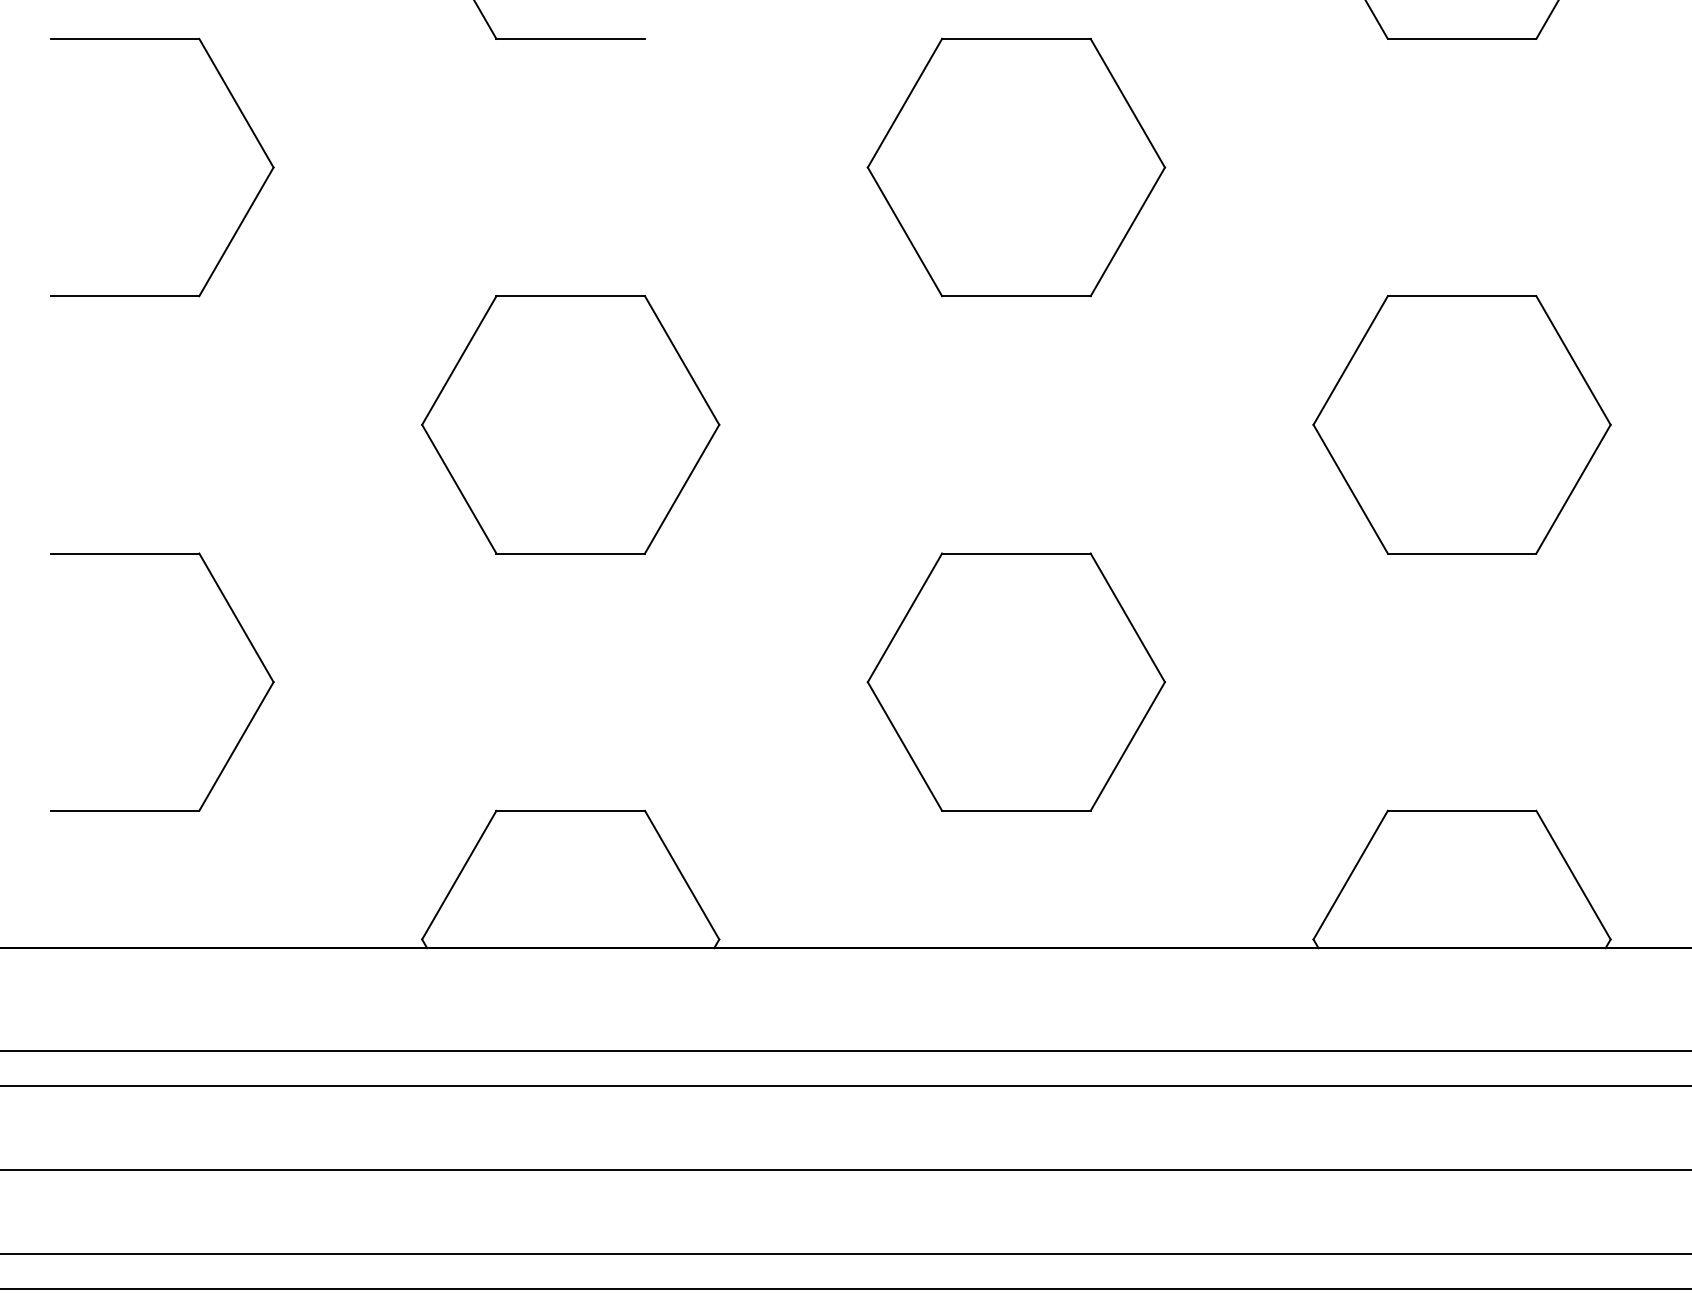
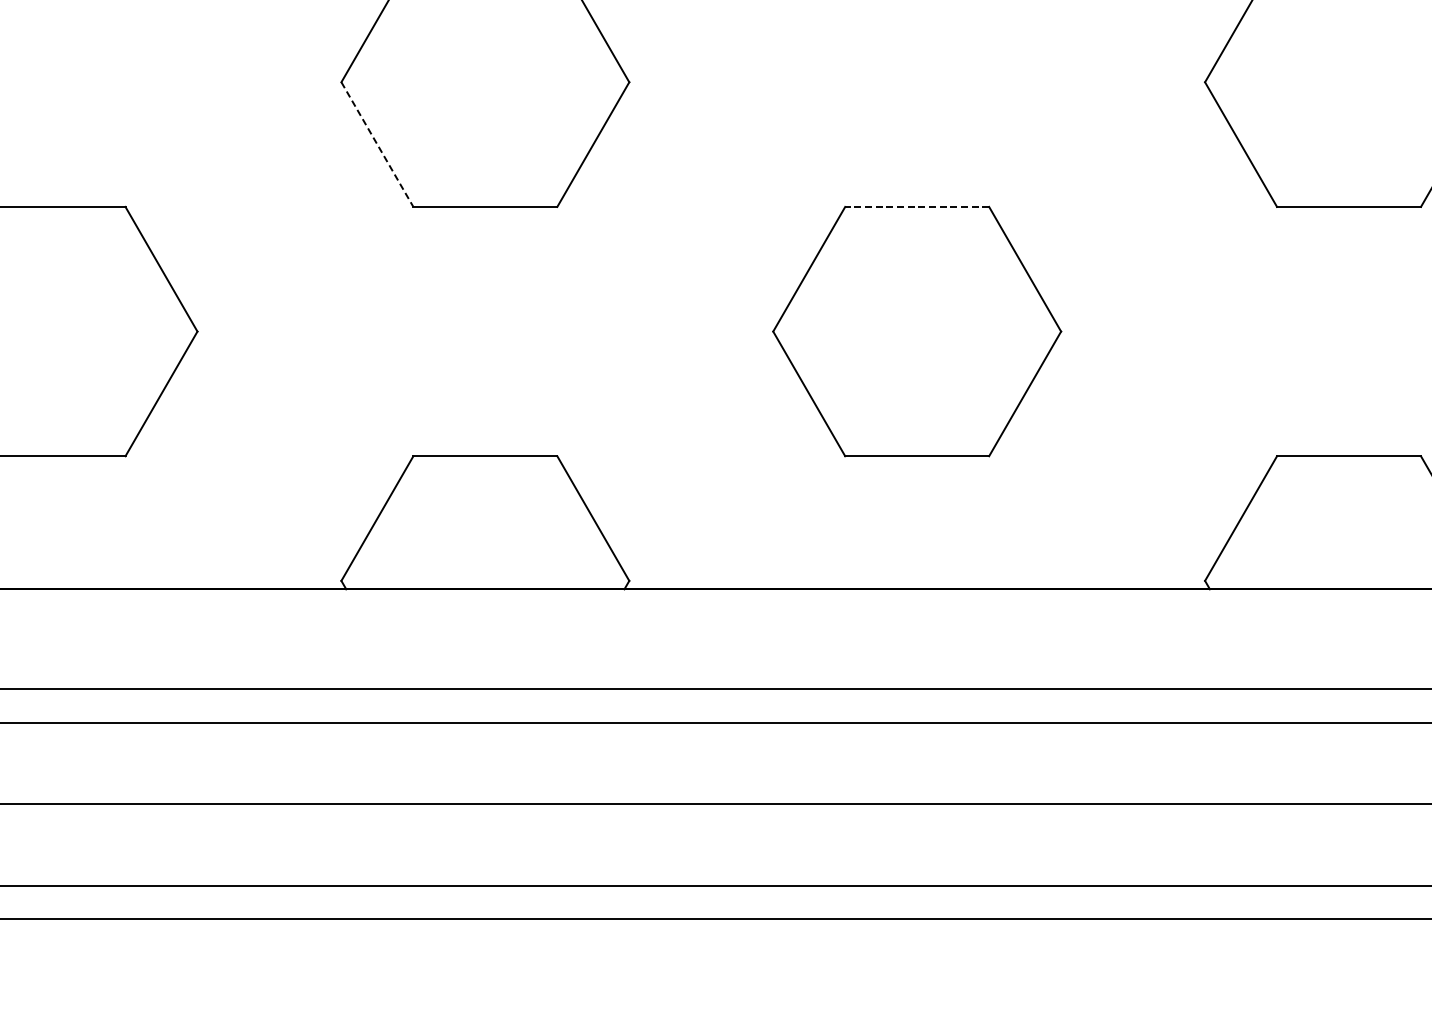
line: (459, 489) -> (377, 144), solid -> dashed
line: (1015, 553) -> (916, 206), solid -> dashed

